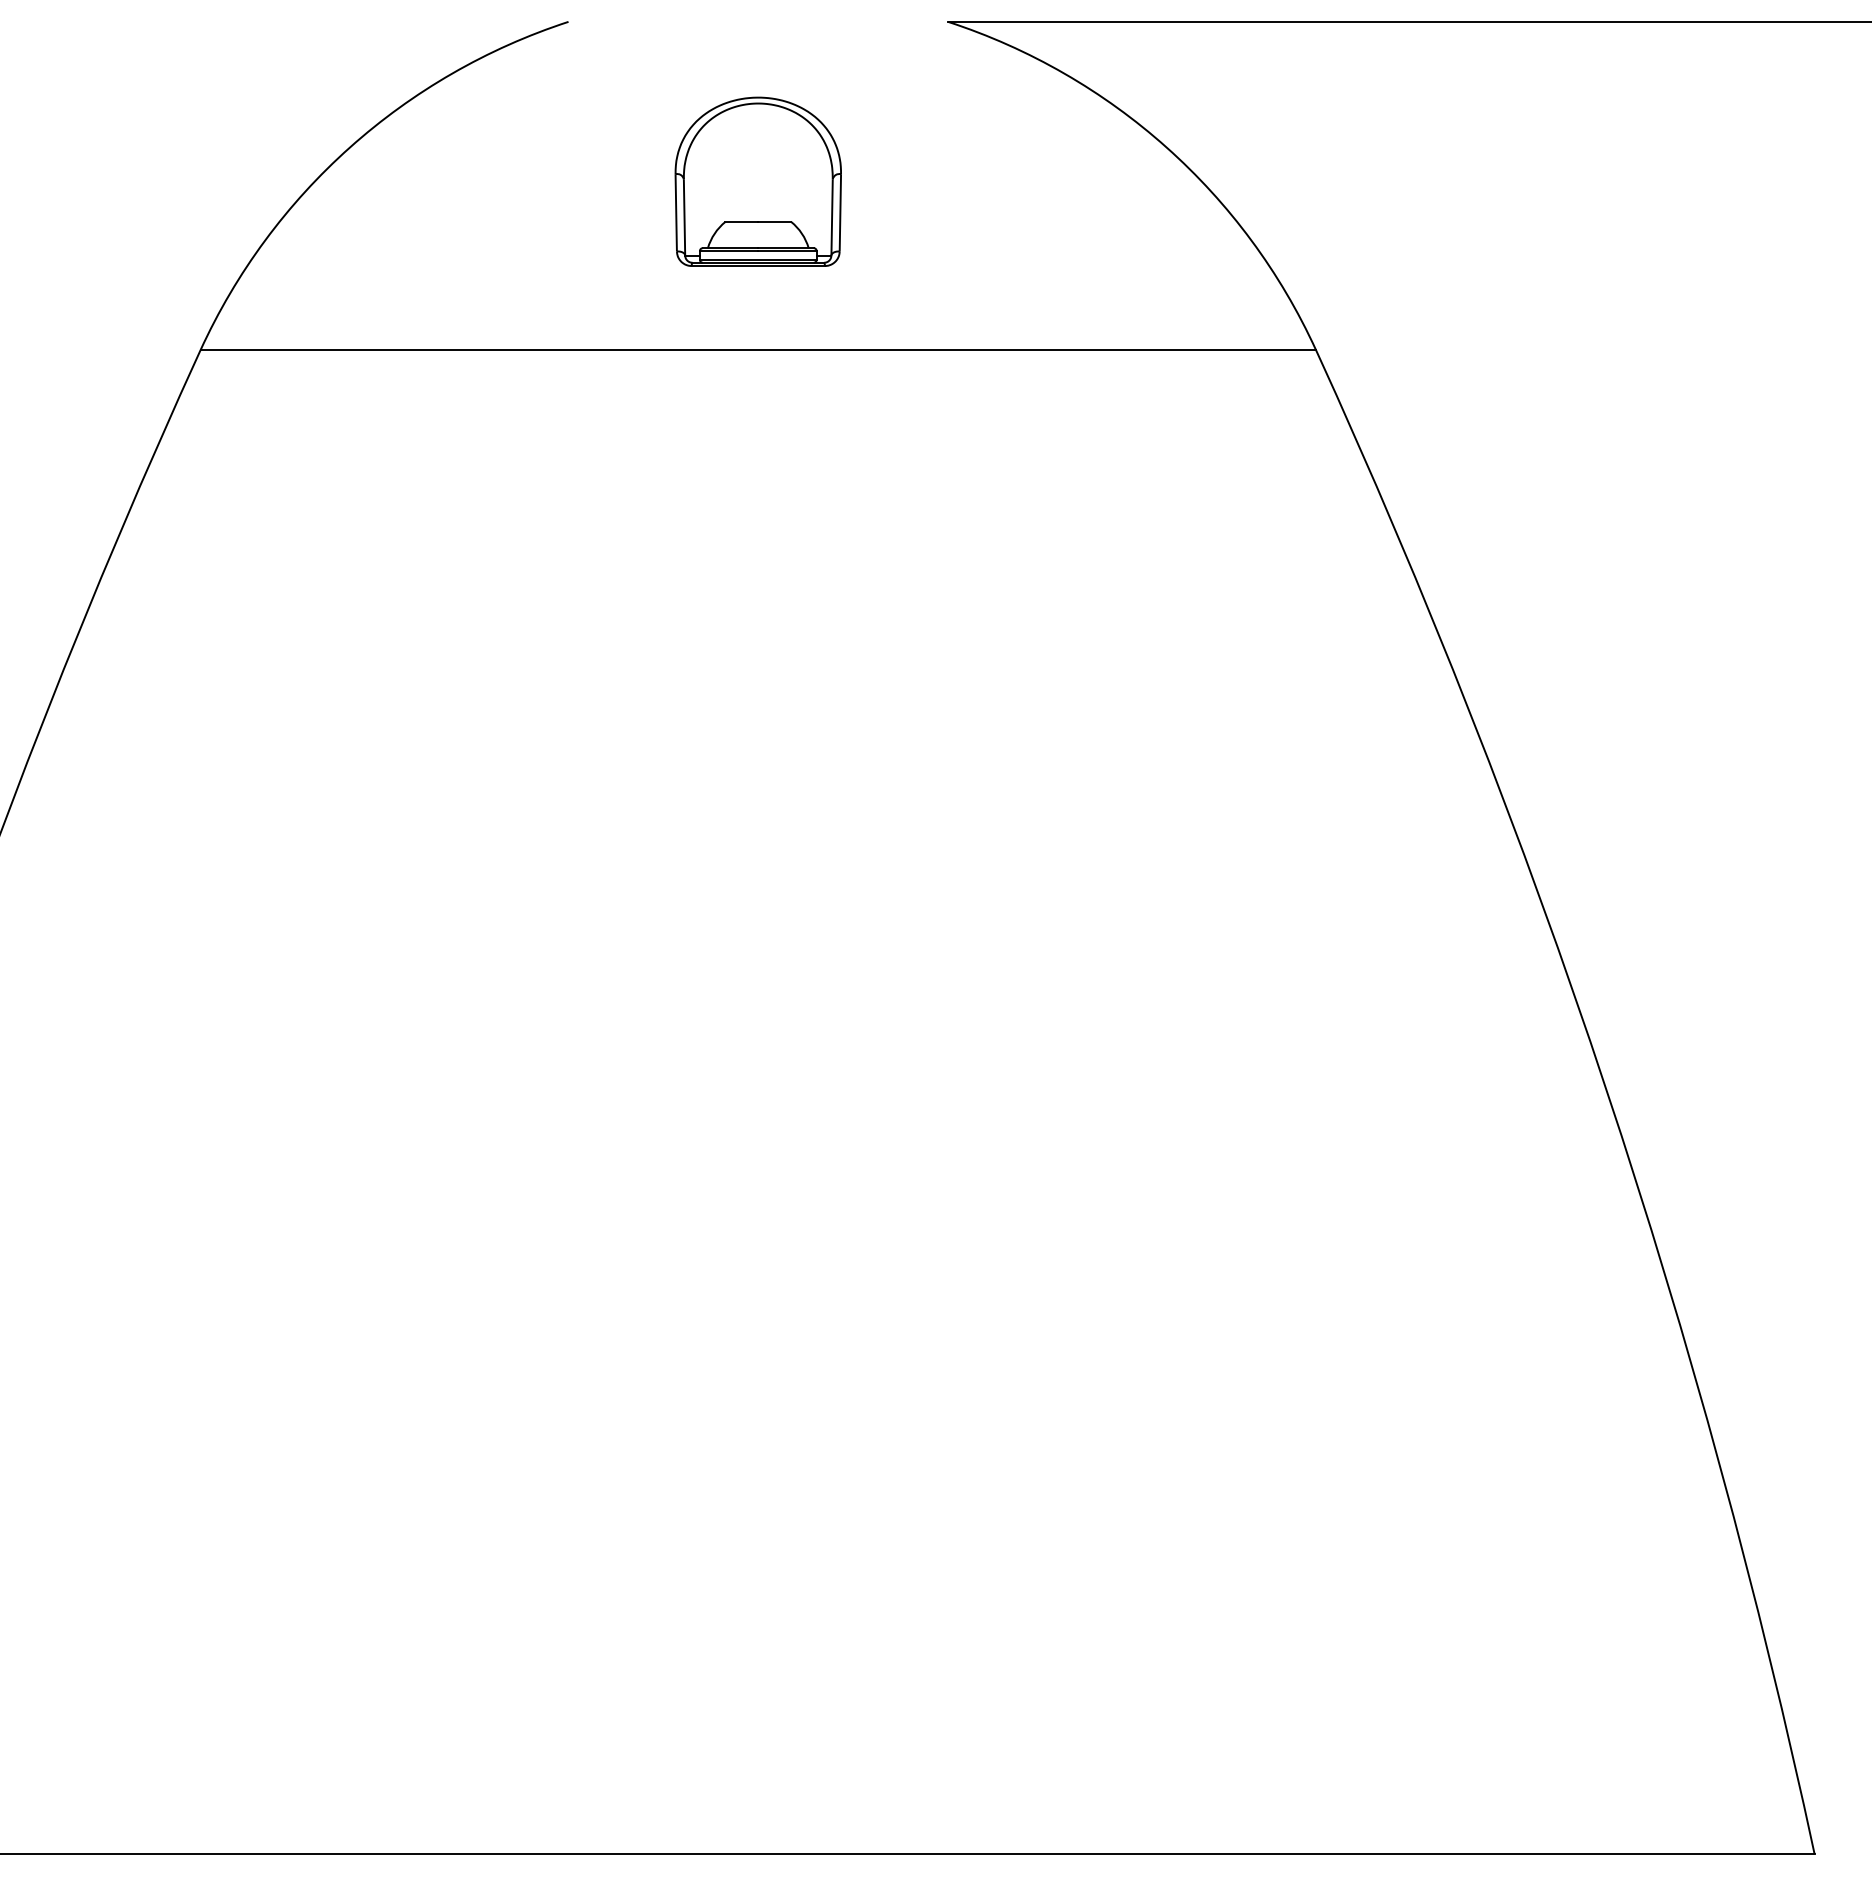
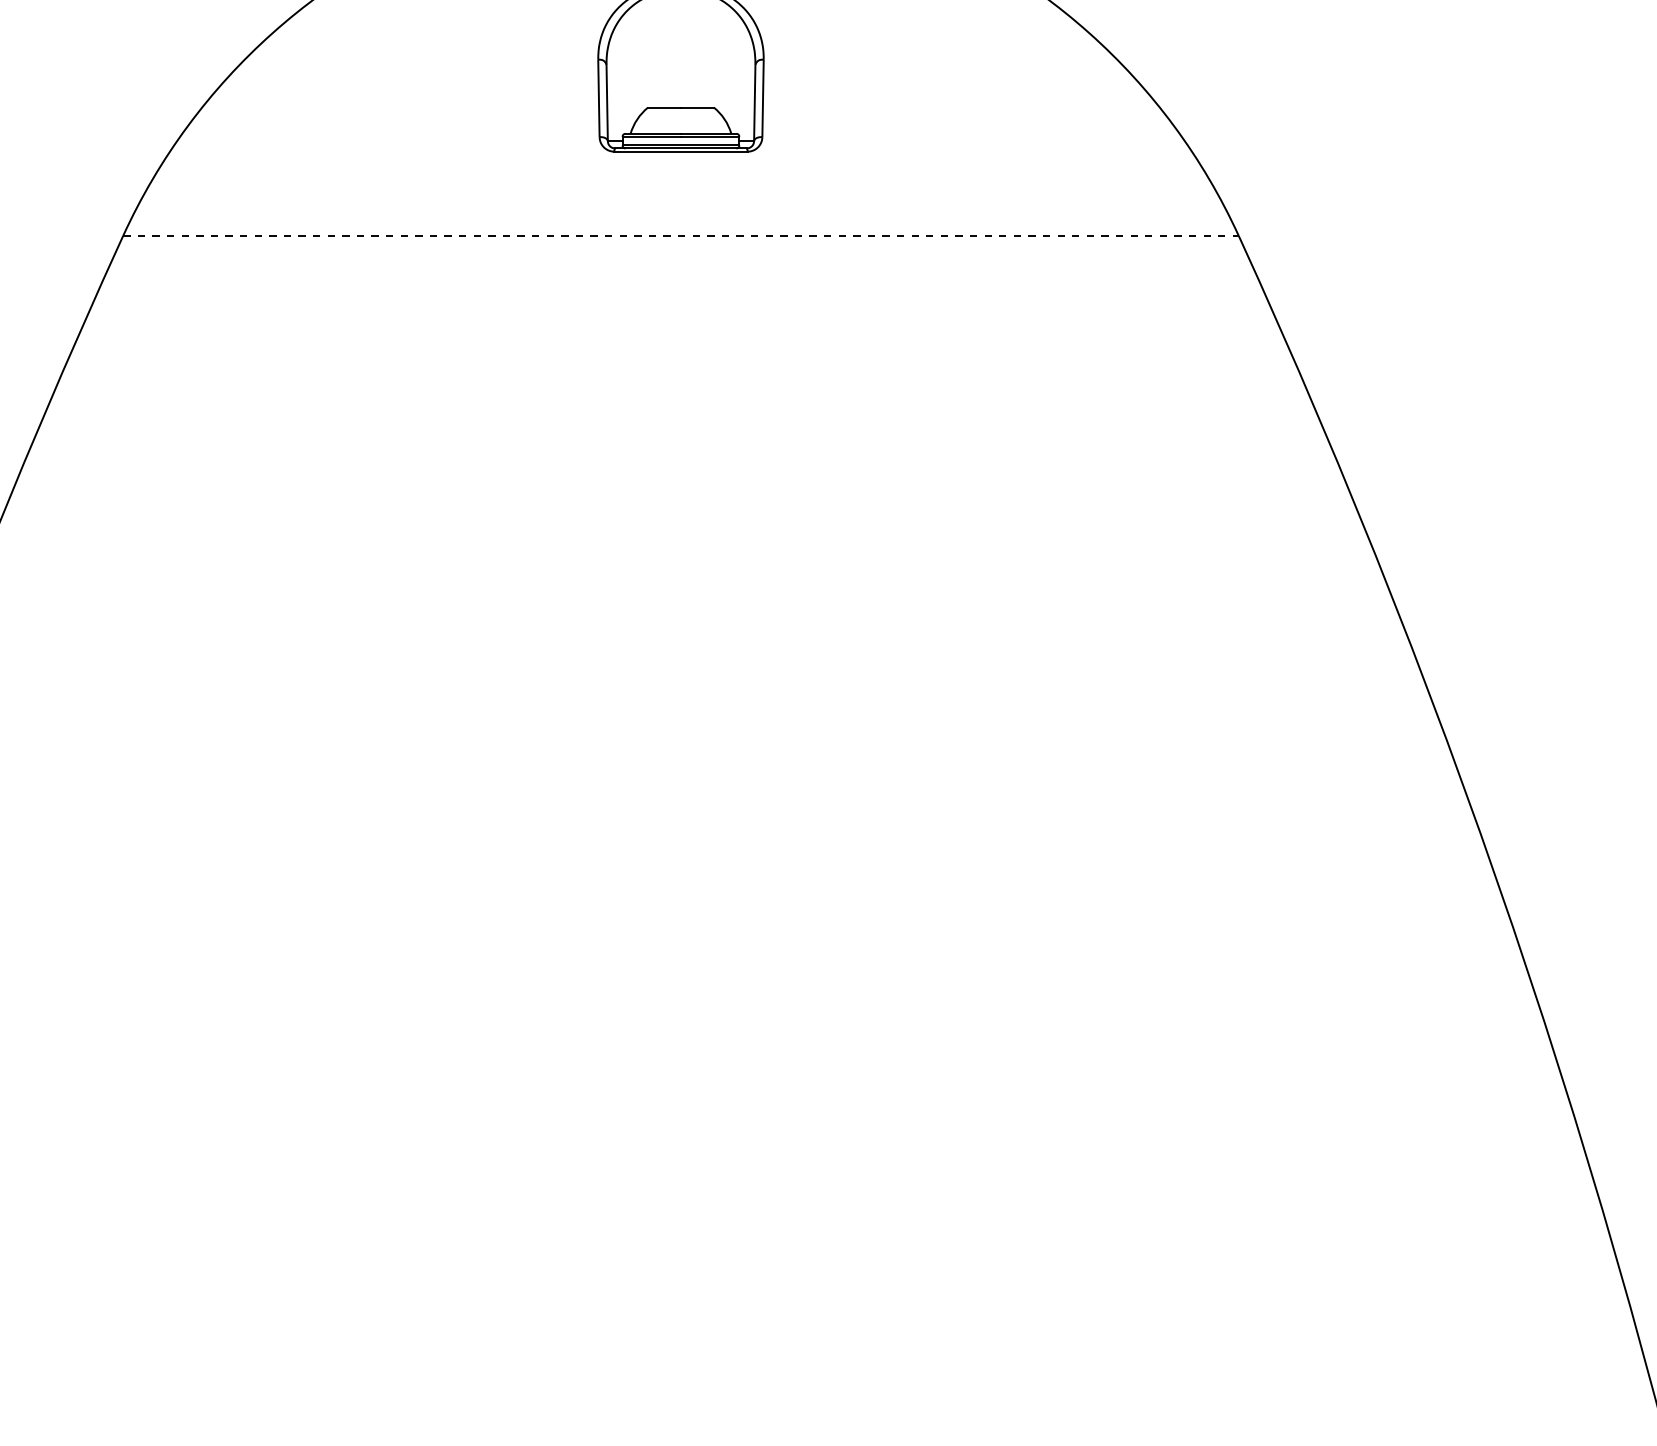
line: (758, 350) -> (681, 236), solid -> dashed

